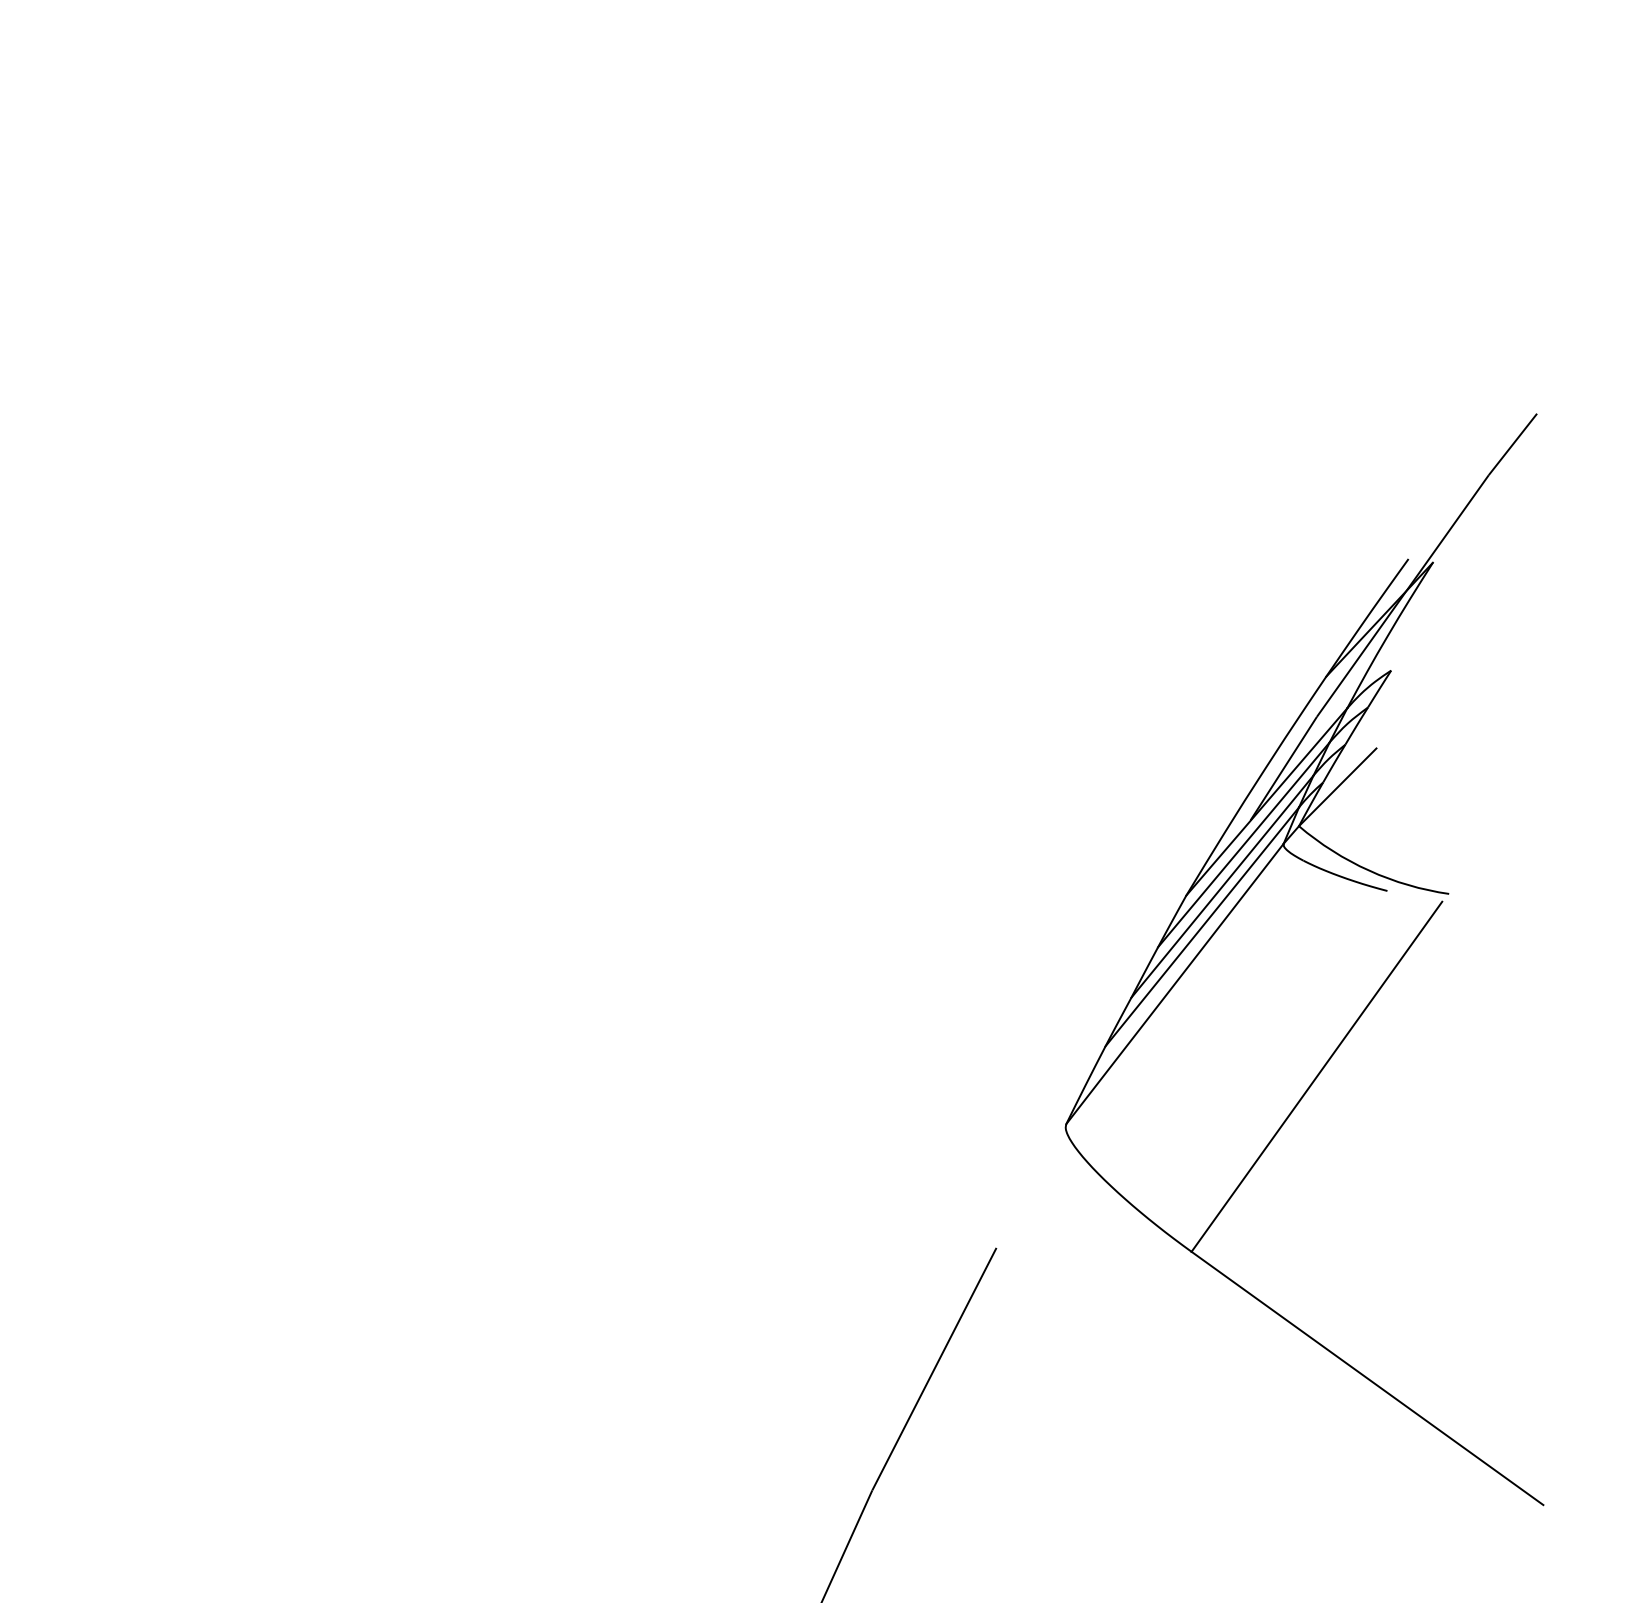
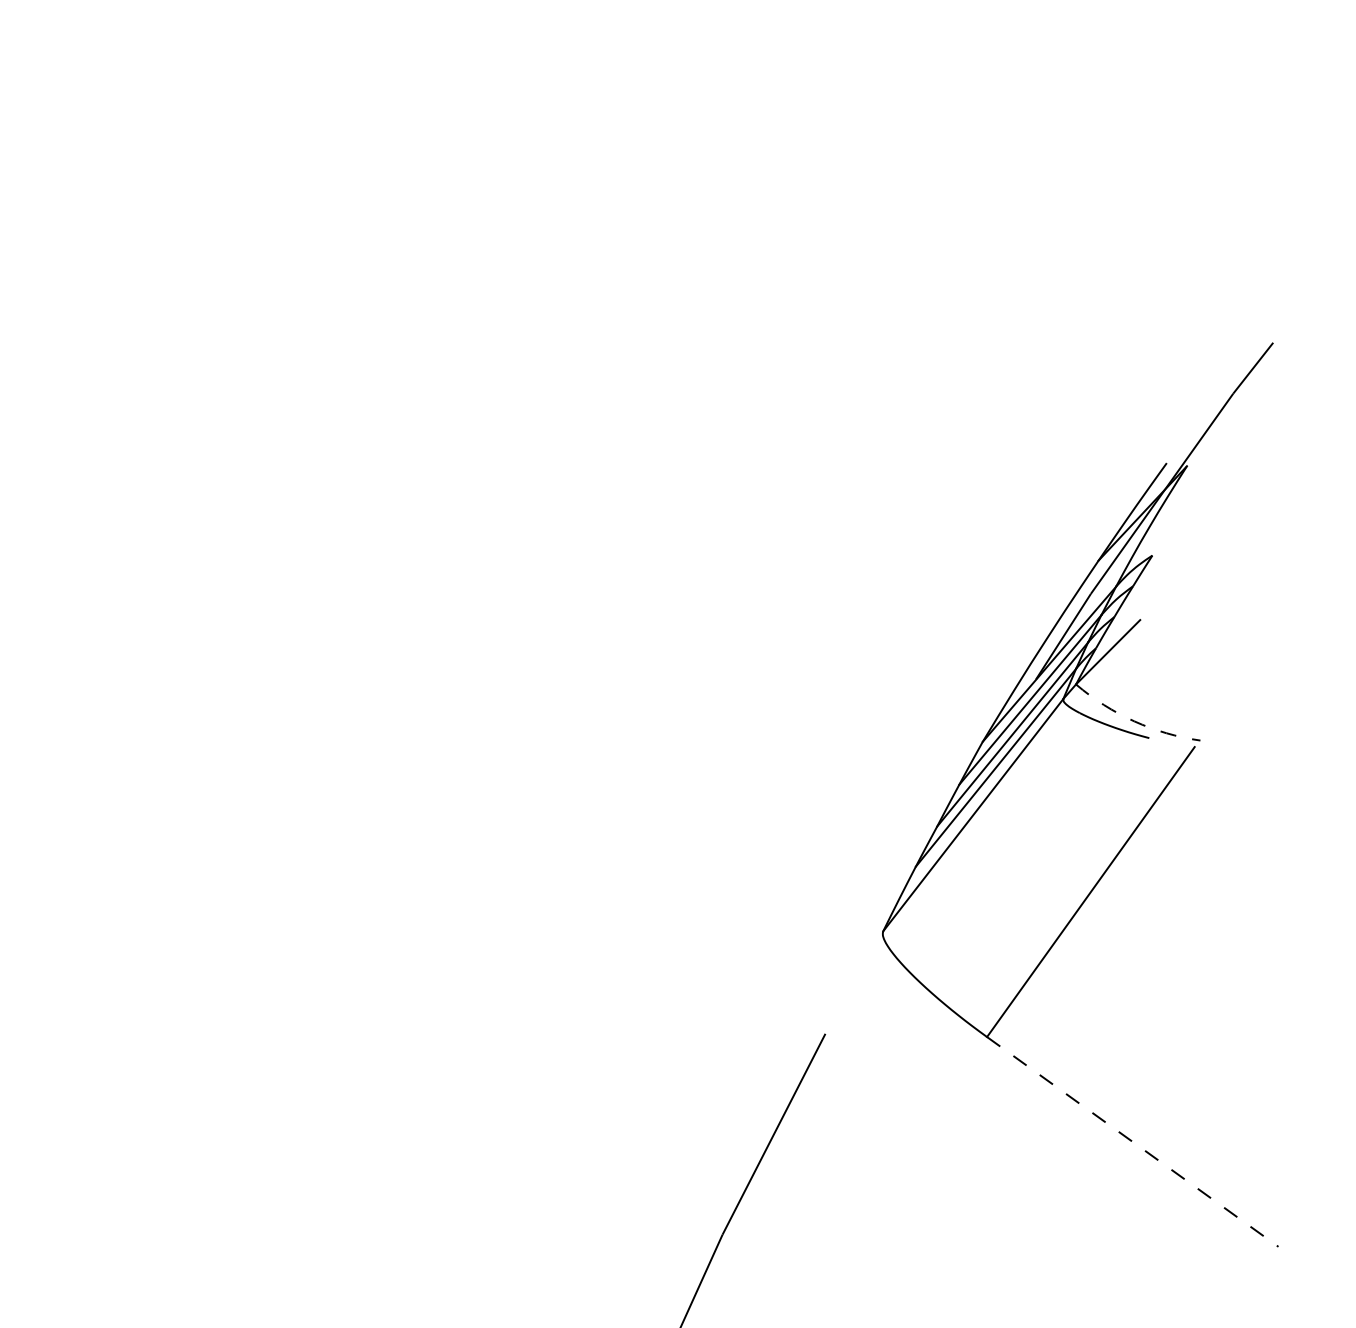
arc: (1369, 870) -> (1134, 721), solid -> dashed
line: (1367, 1378) -> (1132, 1141), solid -> dashed

